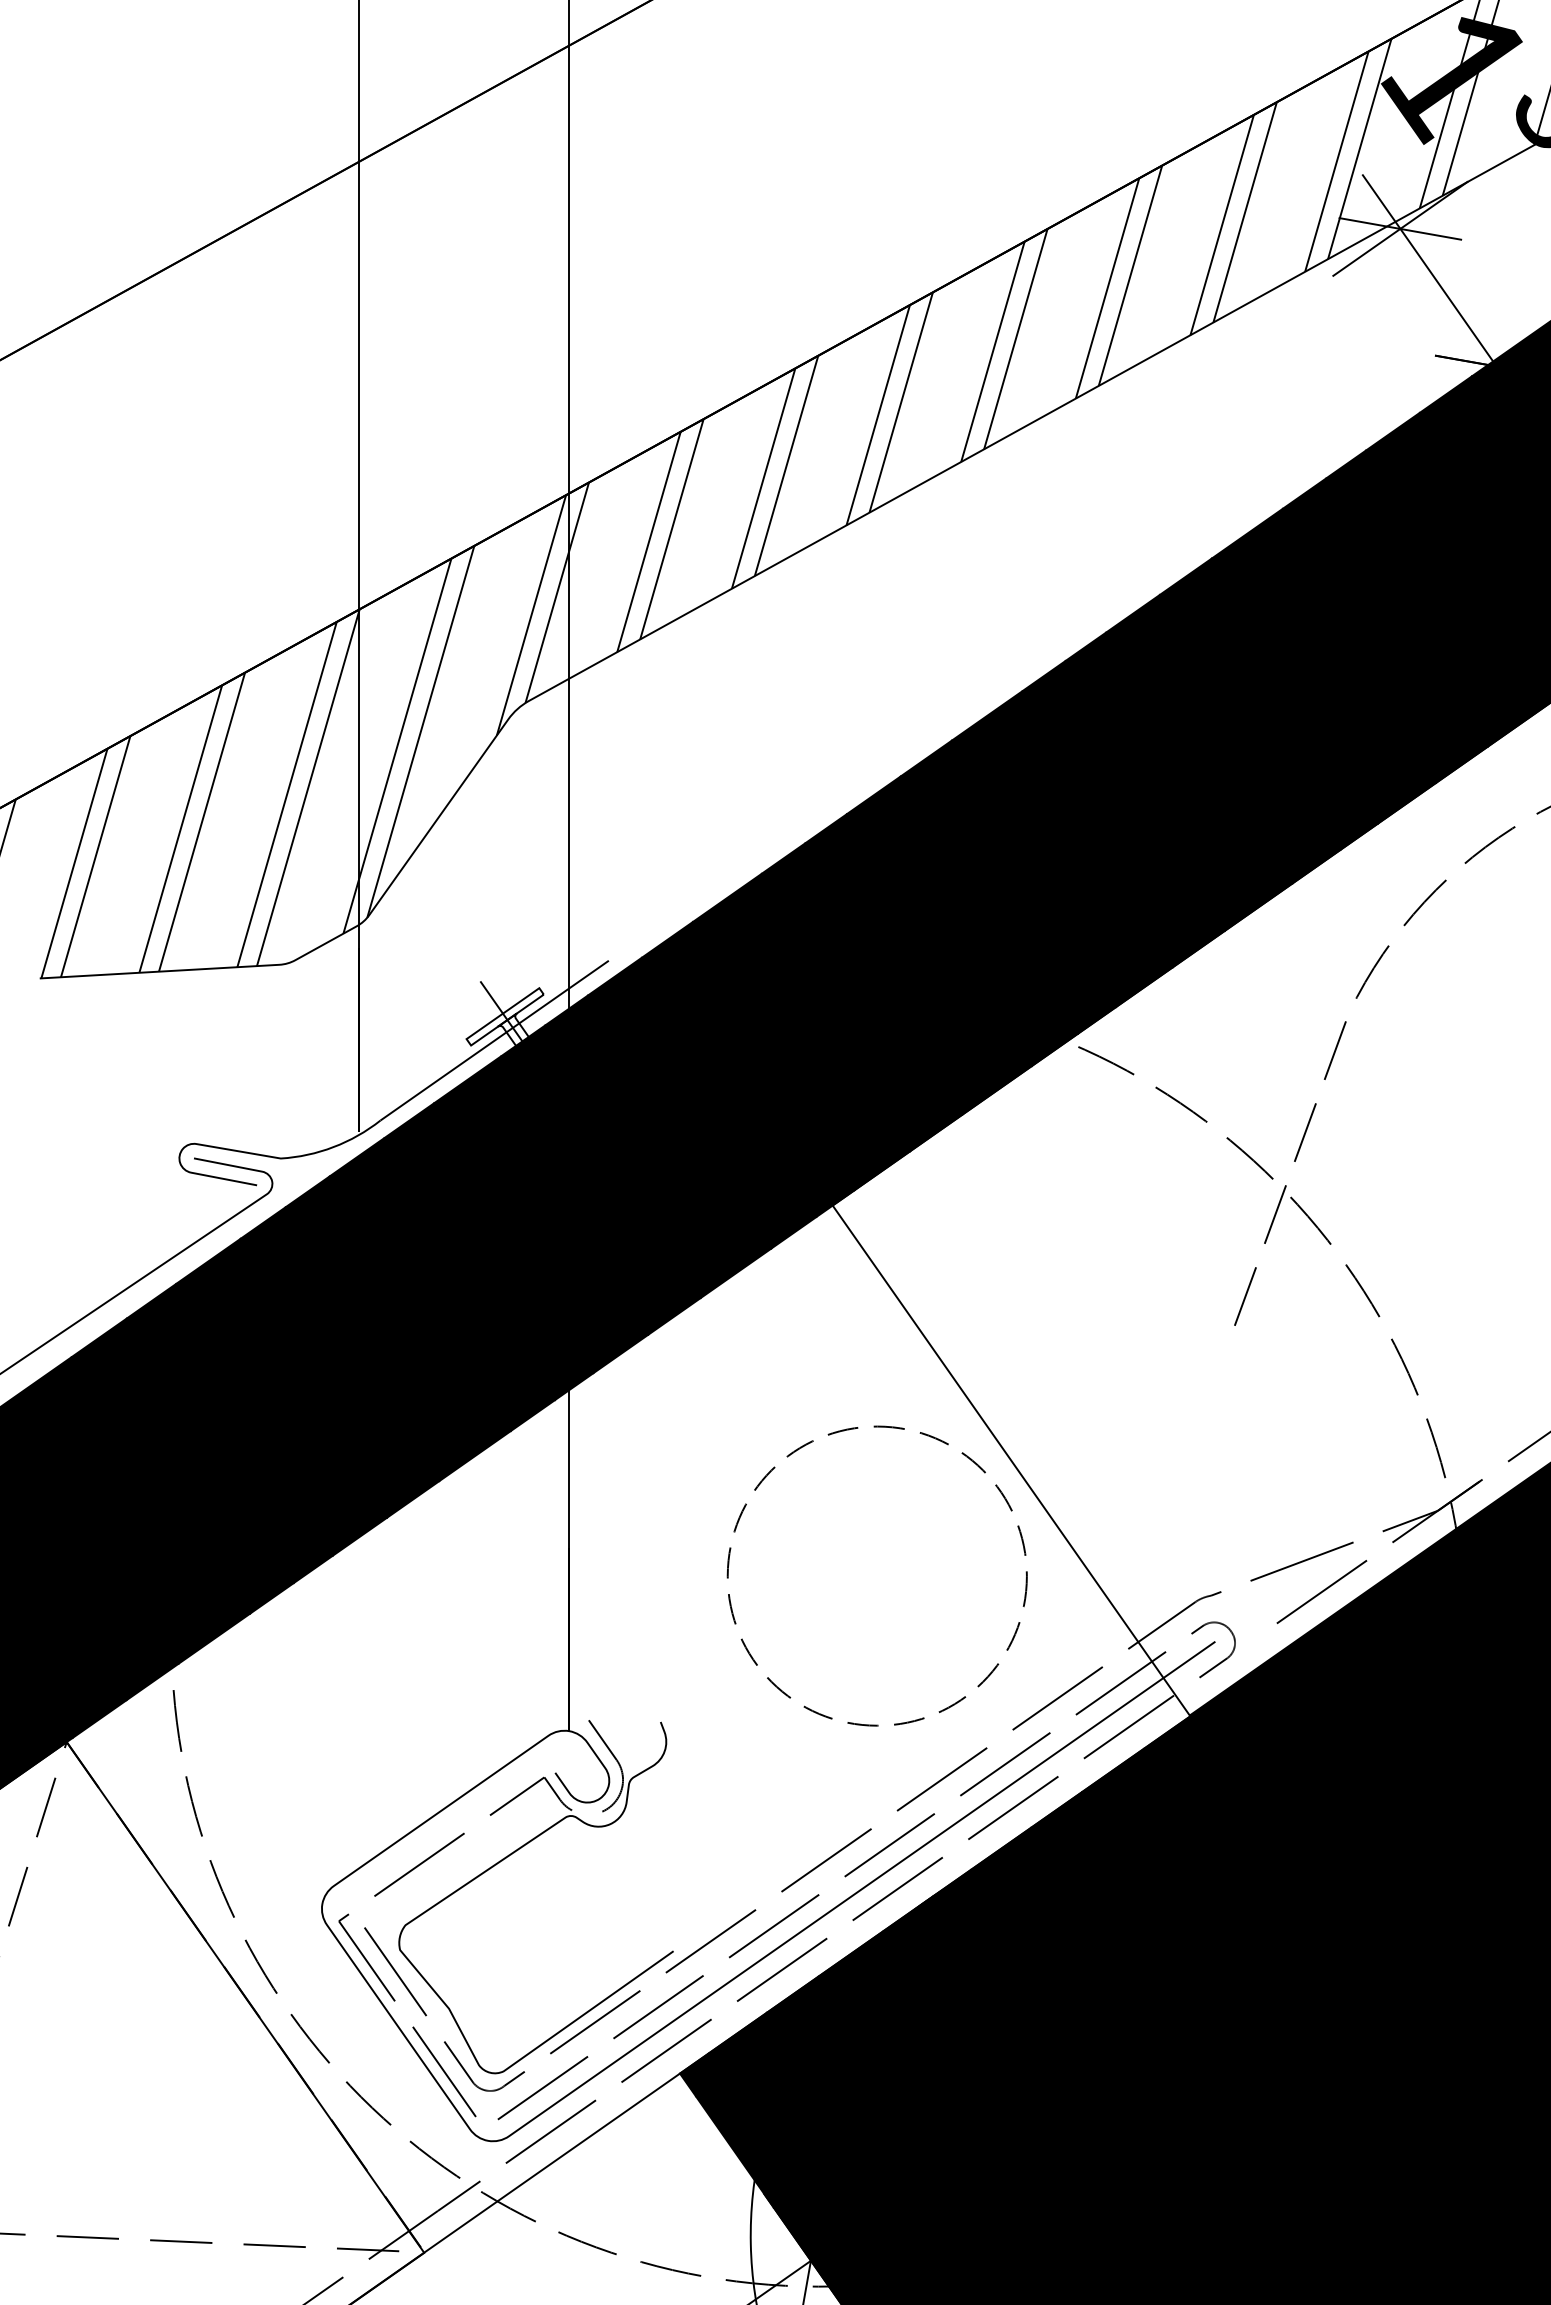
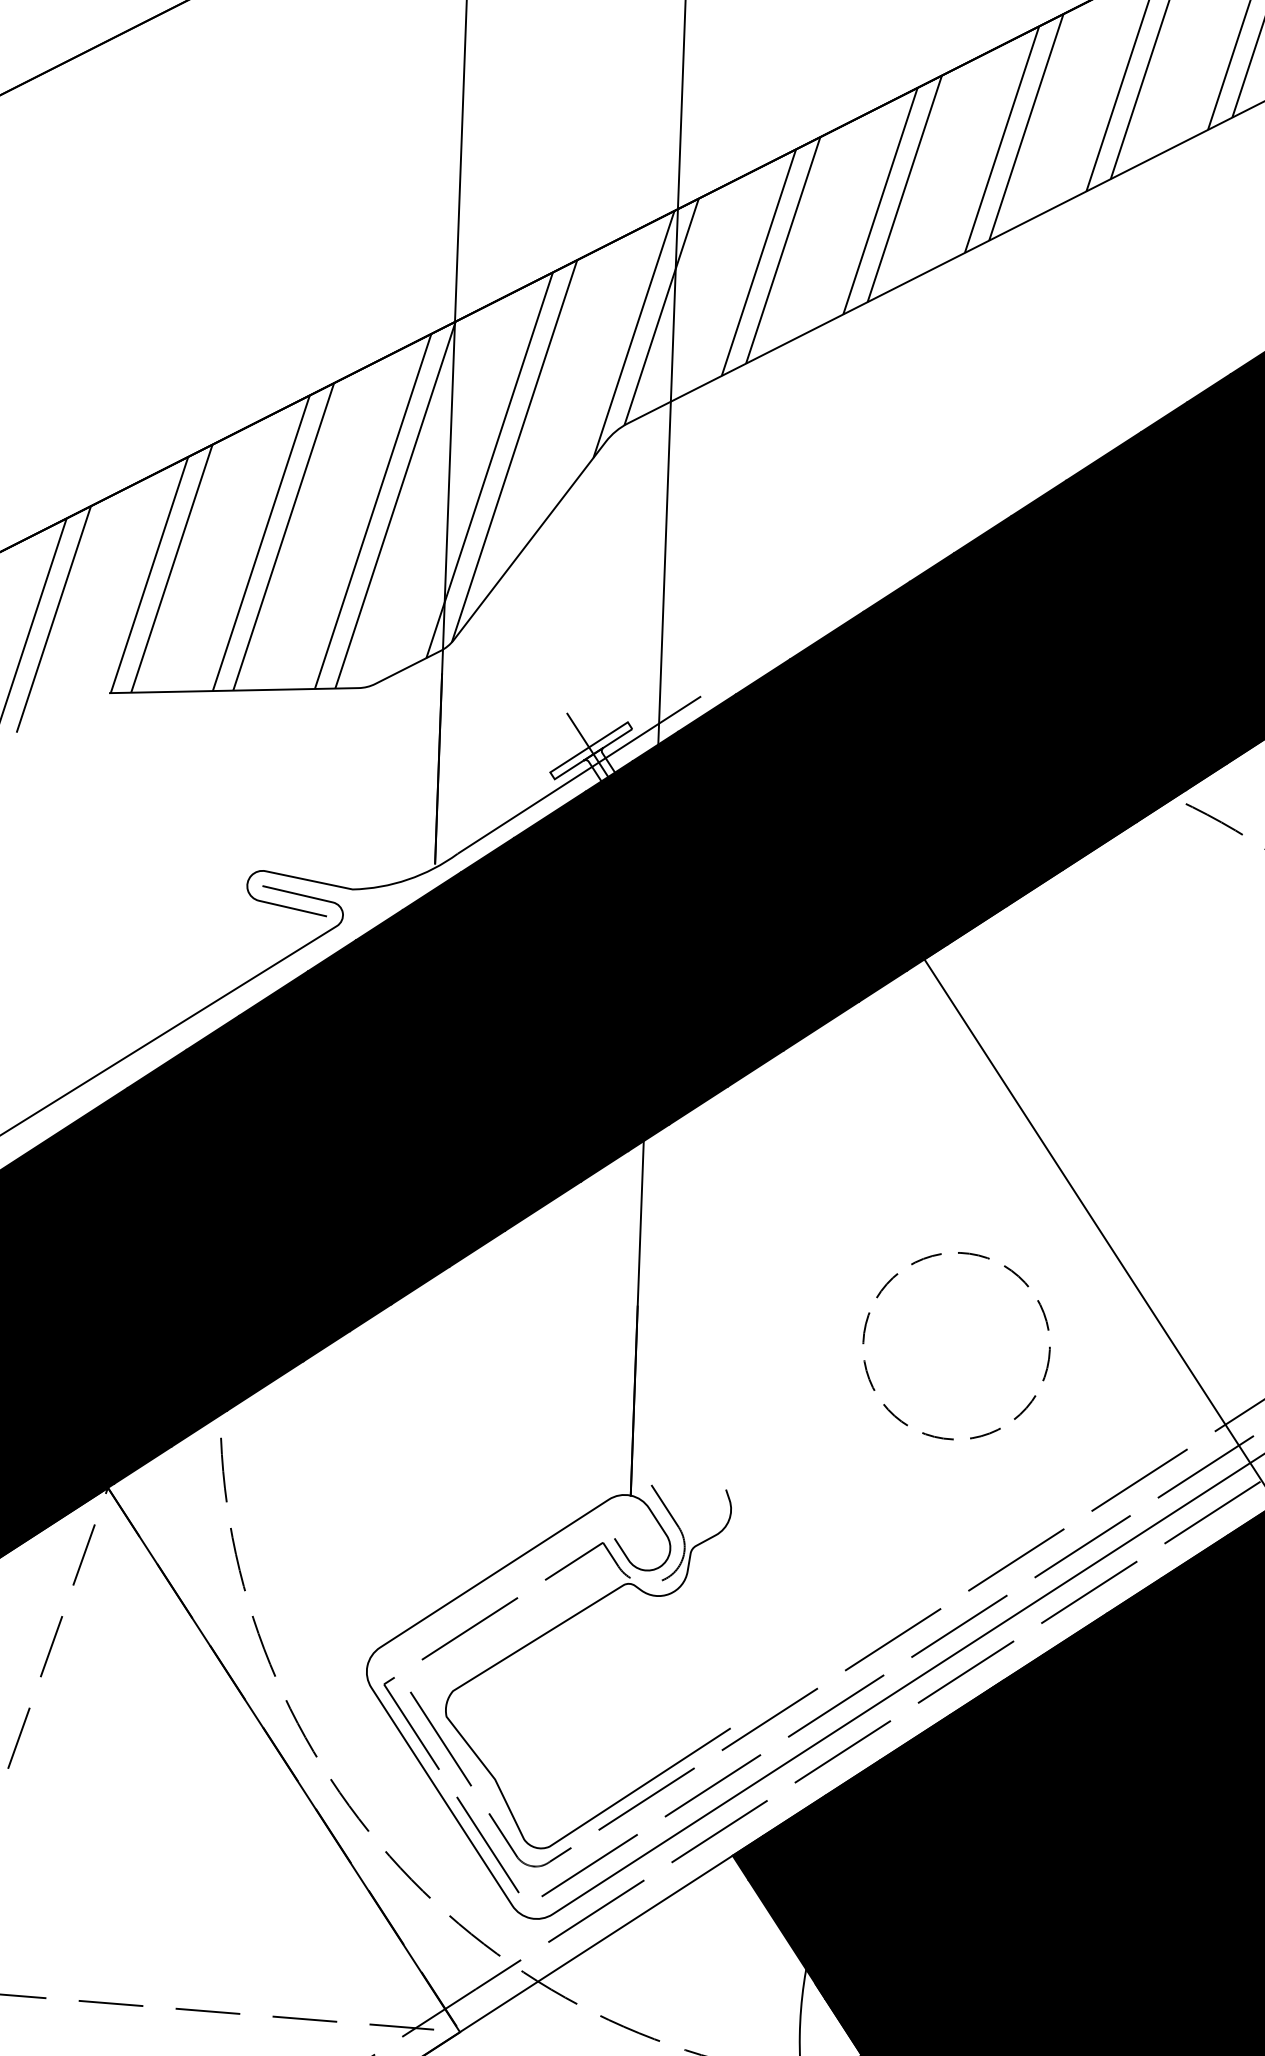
circle: (876, 1575) -> (955, 1345), size x0.6

